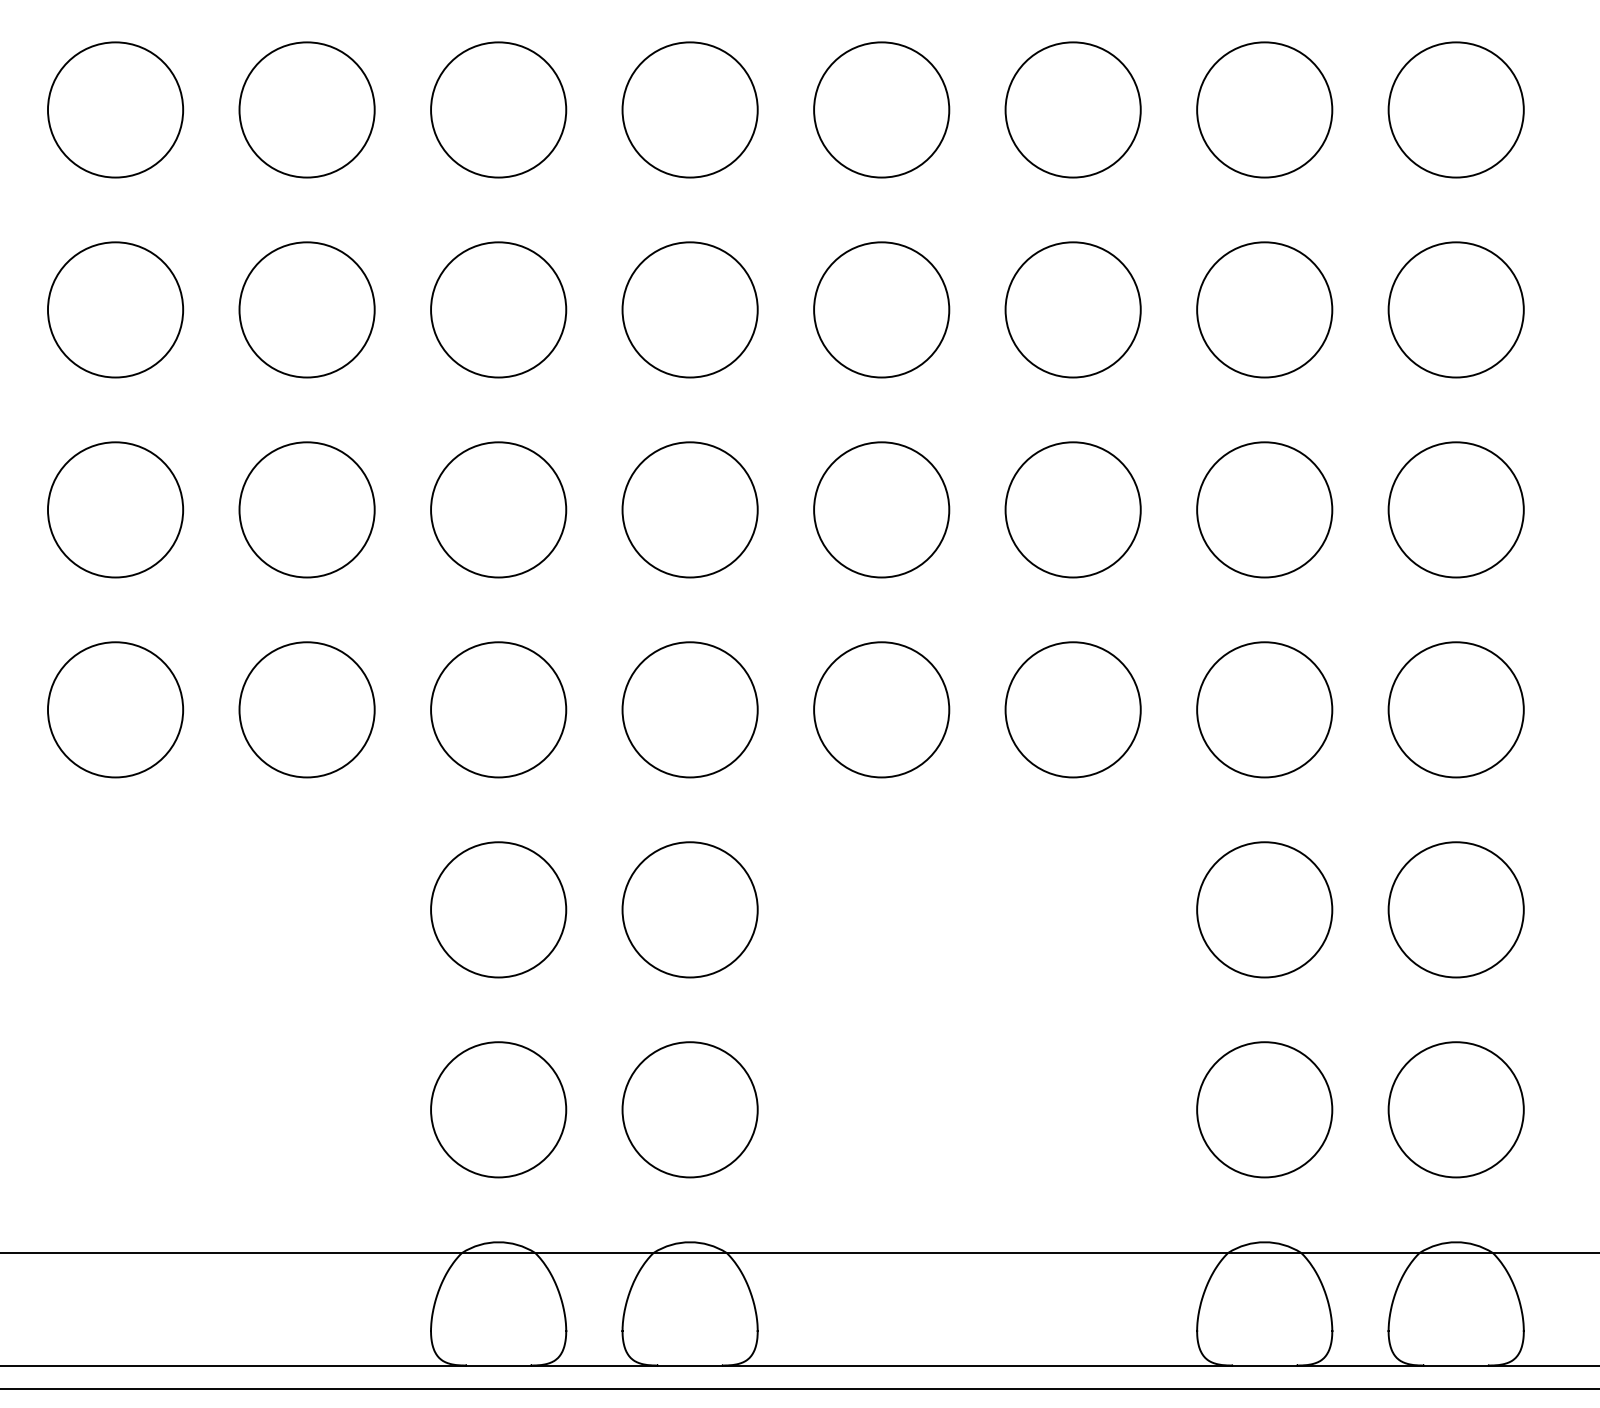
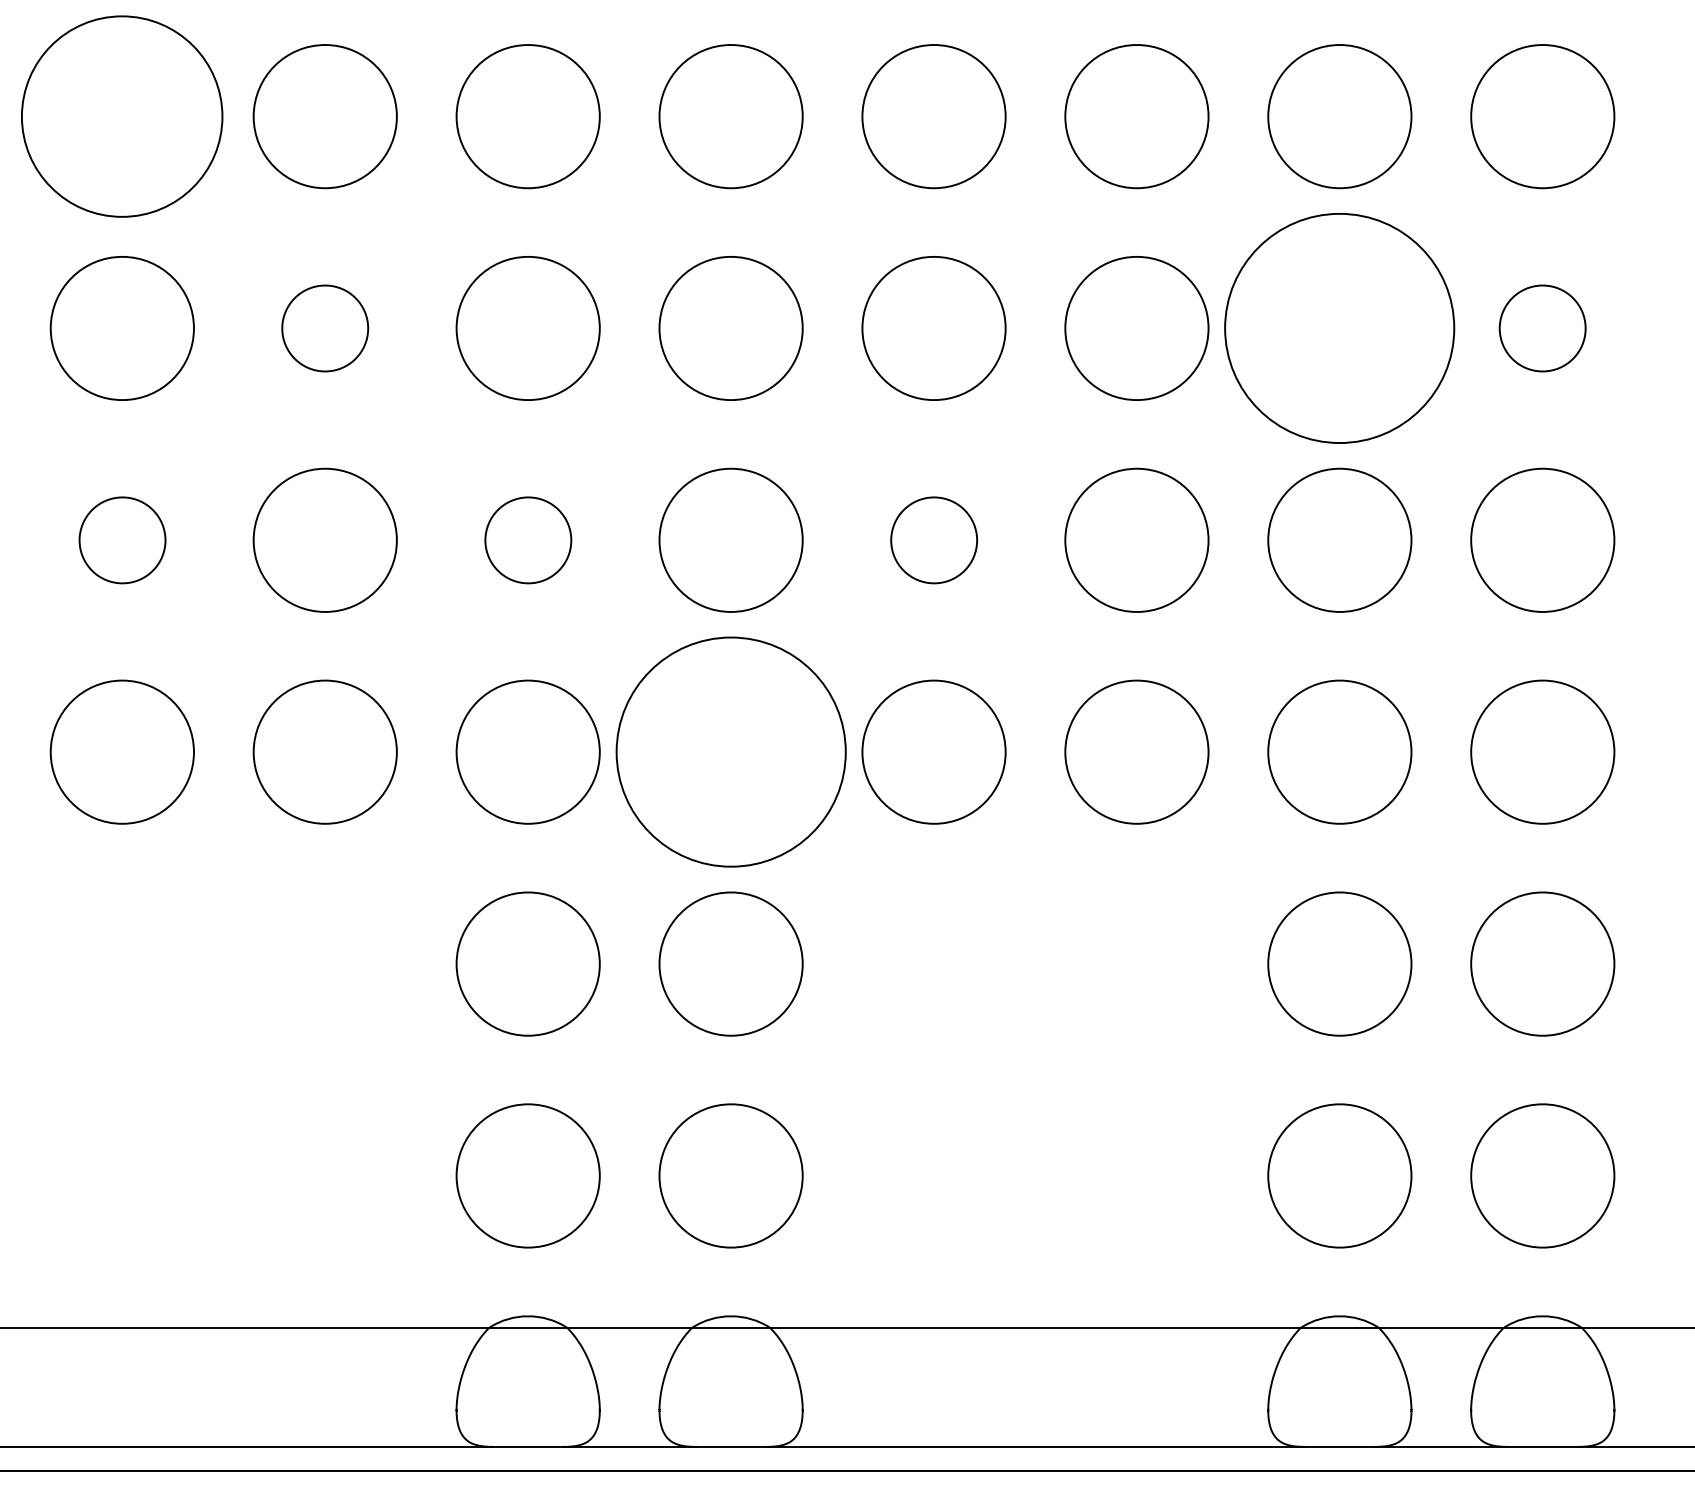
part: (115, 109) -> (122, 116), size x1.4
part: (306, 309) -> (324, 328), size x0.6
part: (1264, 309) -> (1339, 328), size x1.6
part: (1455, 309) -> (1542, 328), size x0.6
part: (115, 509) -> (122, 539), size x0.6
part: (498, 509) -> (528, 539), size x0.6
part: (881, 509) -> (933, 539), size x0.6
part: (689, 709) -> (730, 751), size x1.6

